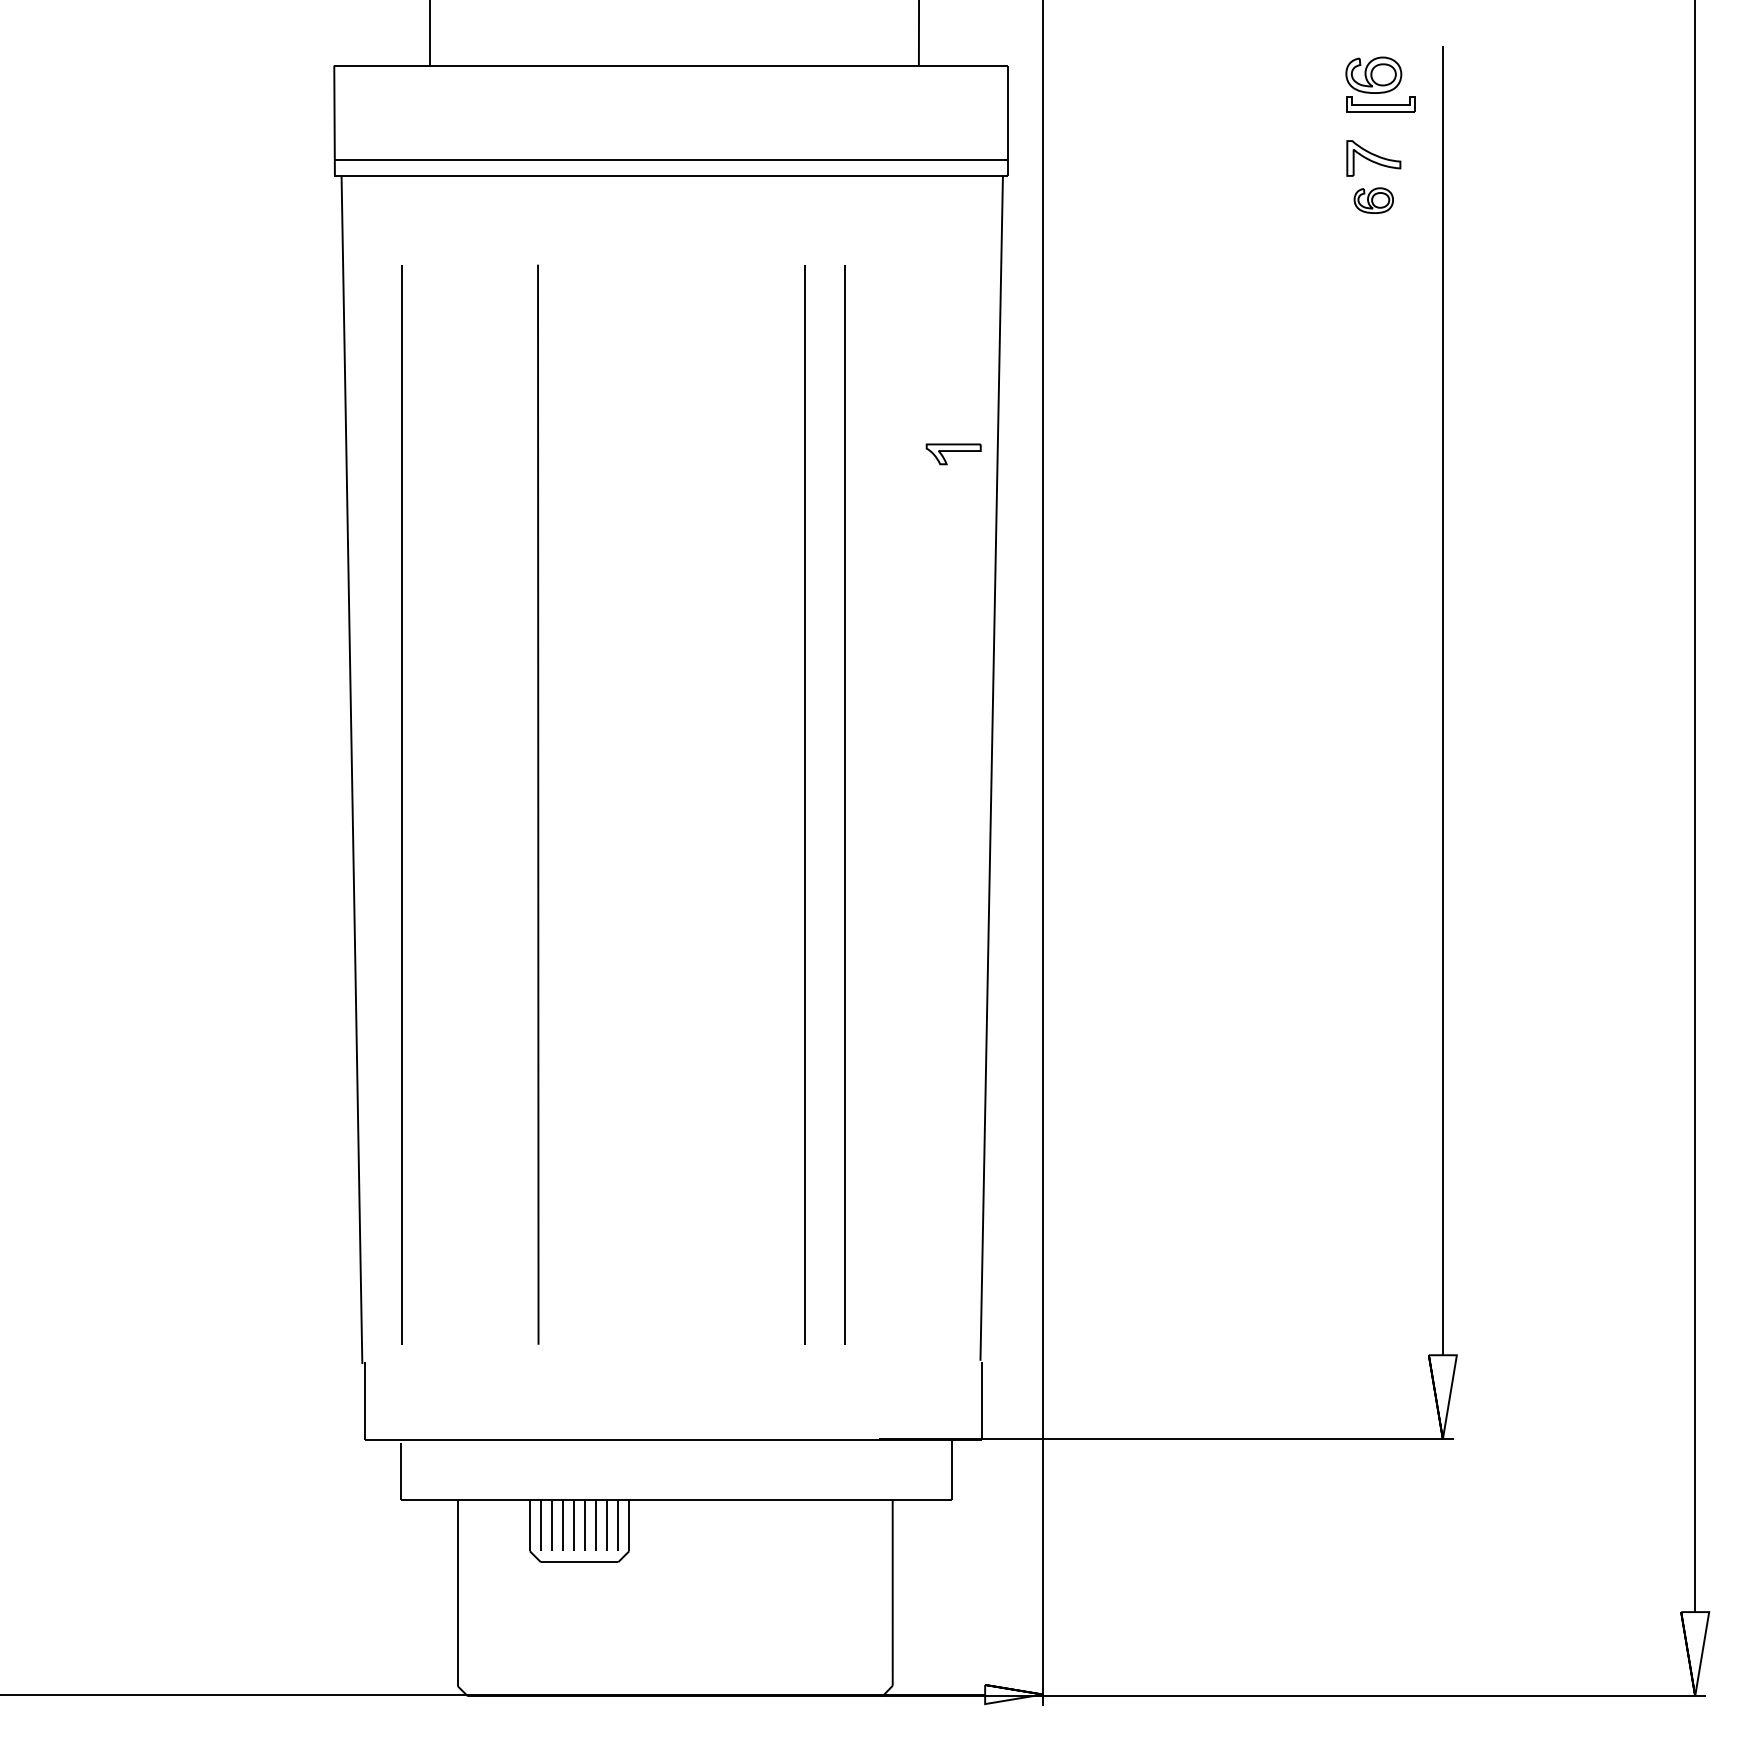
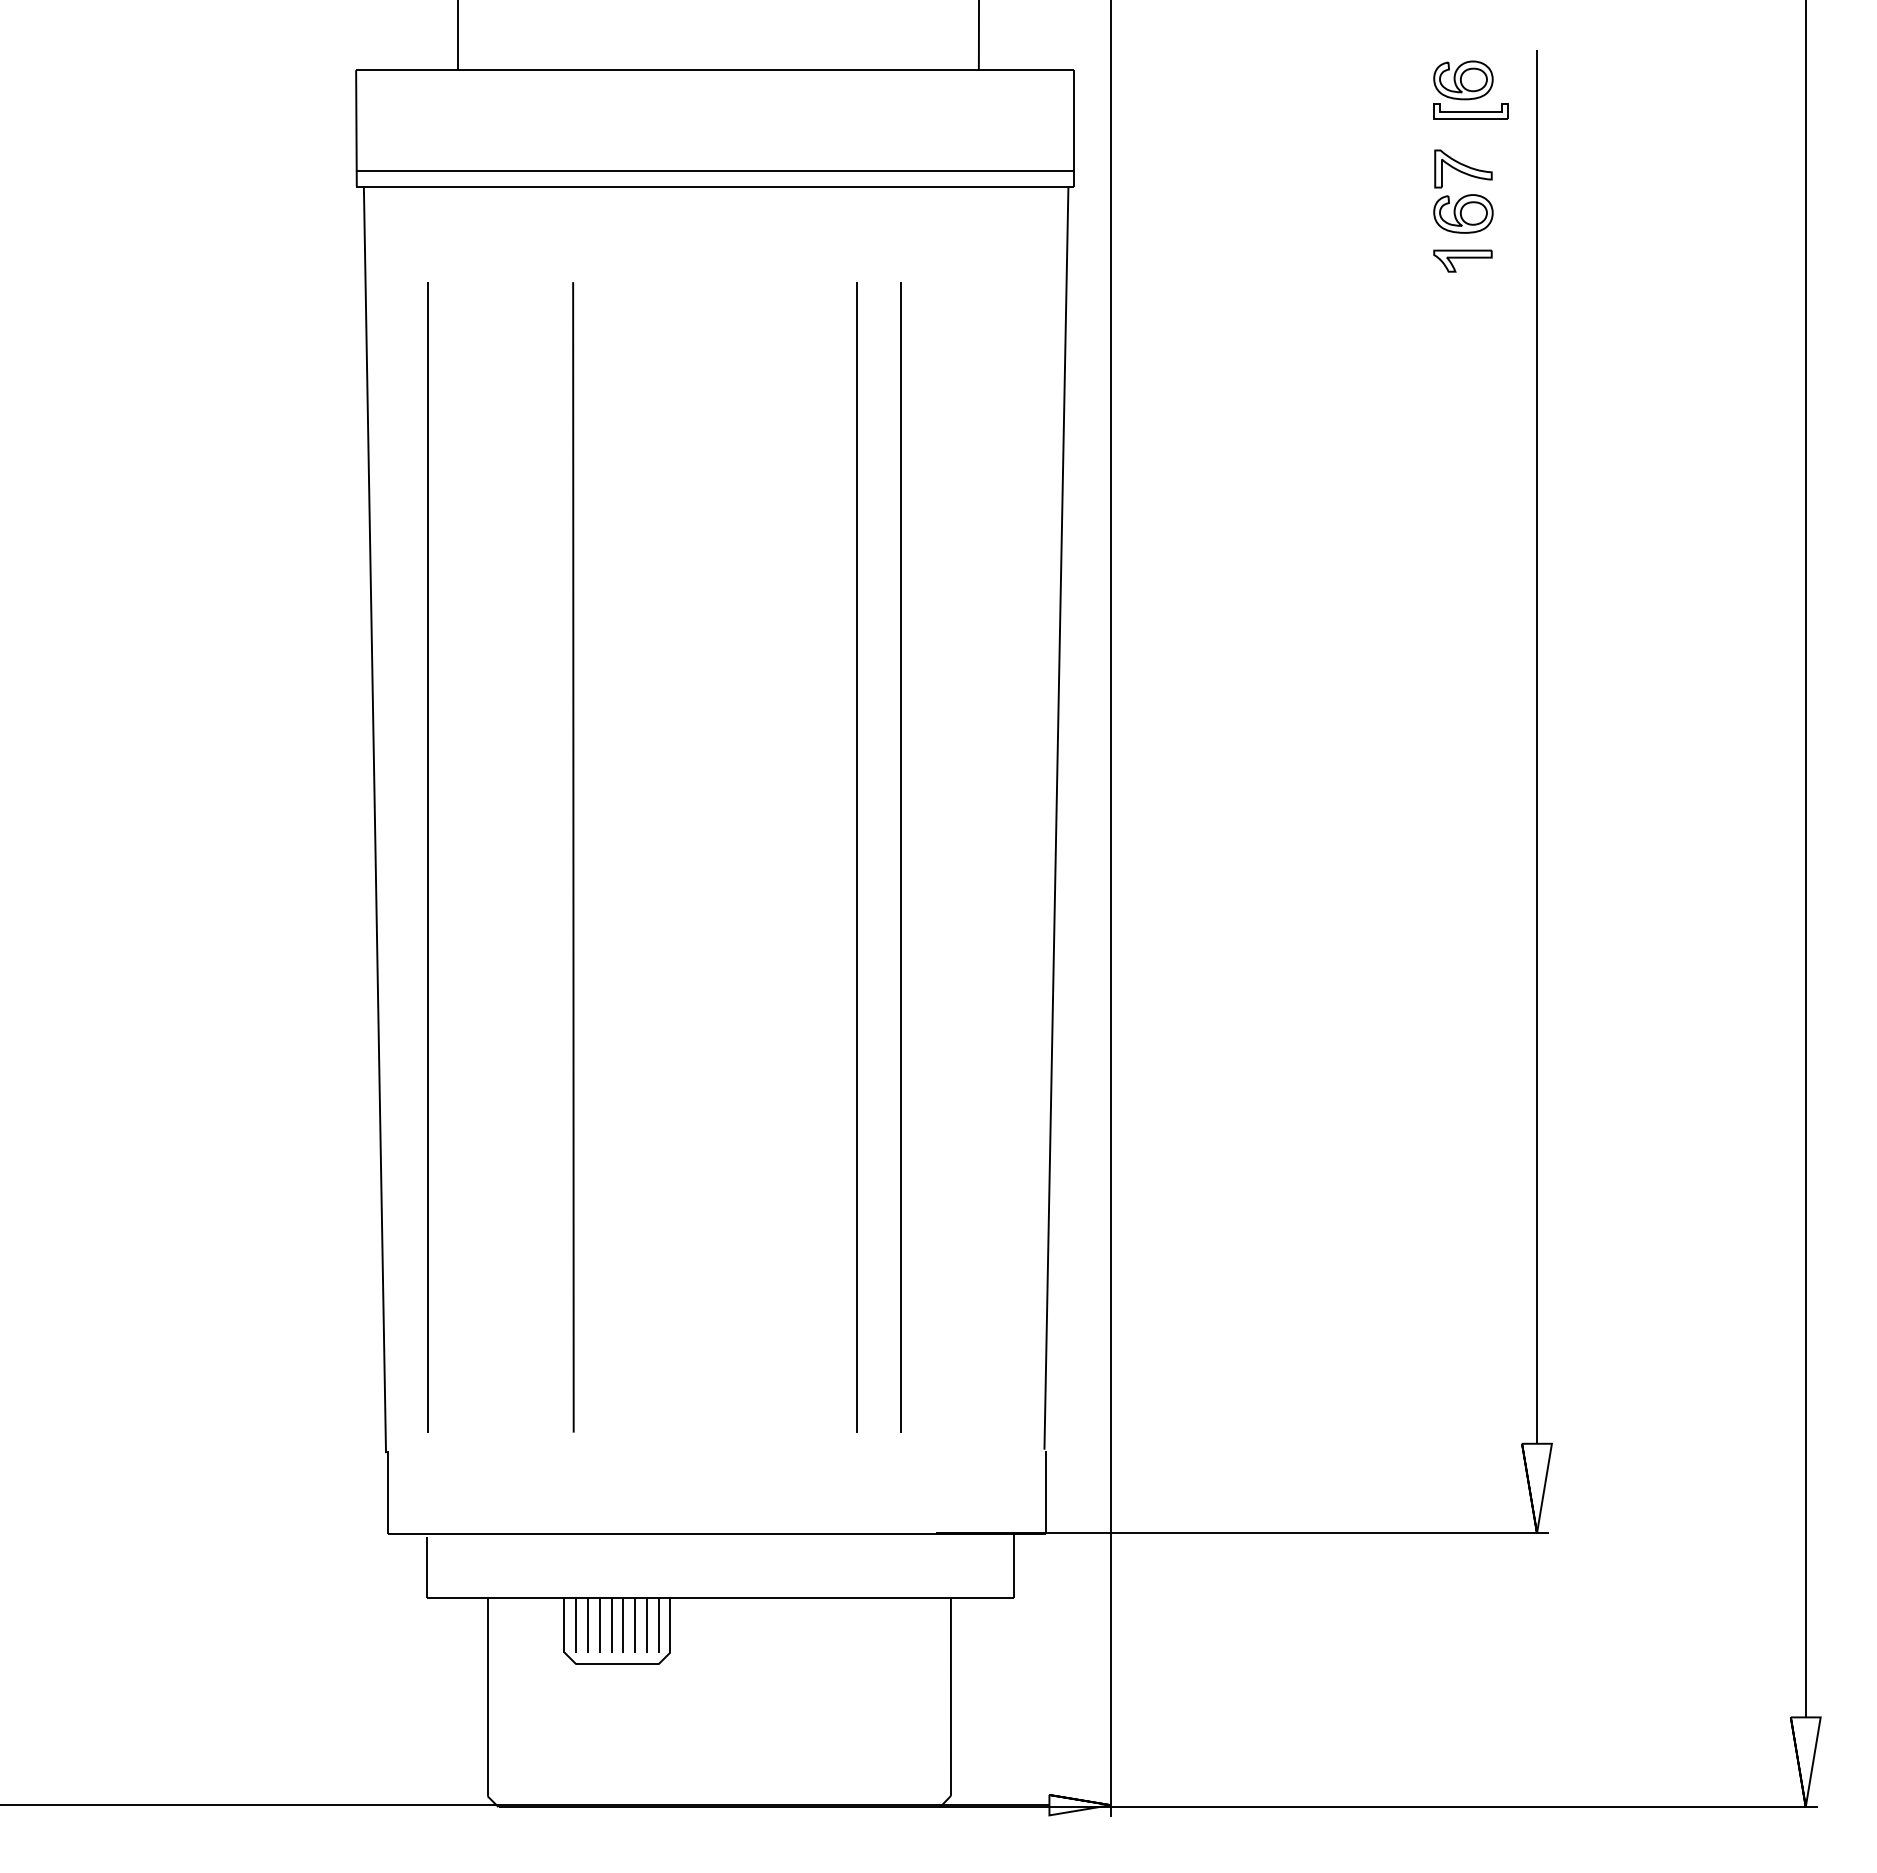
part: (1373, 200) -> (1463, 213), size x1.43
part: (953, 453) -> (1462, 260), moved

